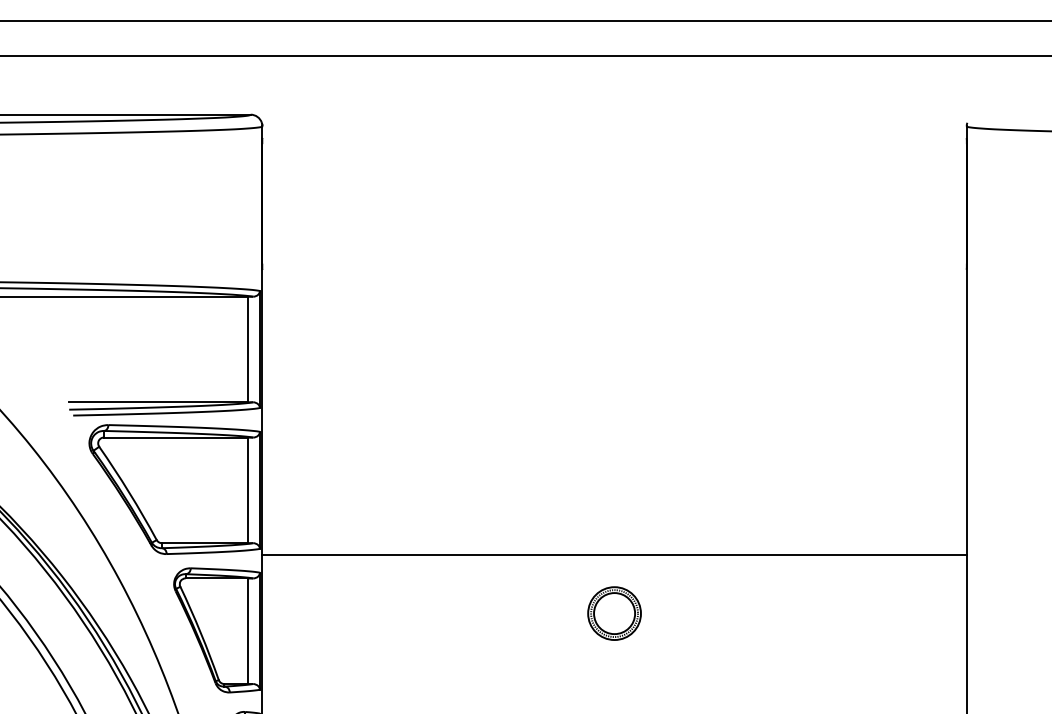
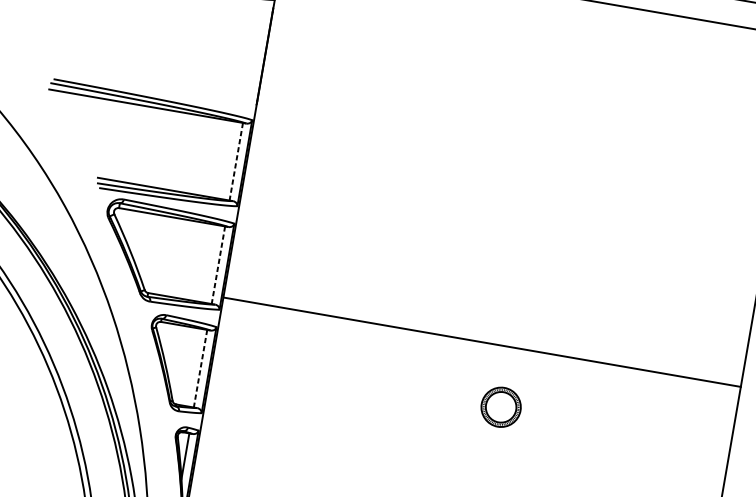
line: (248, 349) -> (236, 161), solid -> dashed
line: (248, 490) -> (218, 265), solid -> dashed
line: (614, 554) -> (482, 341), moved
part: (614, 613) -> (501, 407), moved
line: (248, 631) -> (200, 368), solid -> dashed

